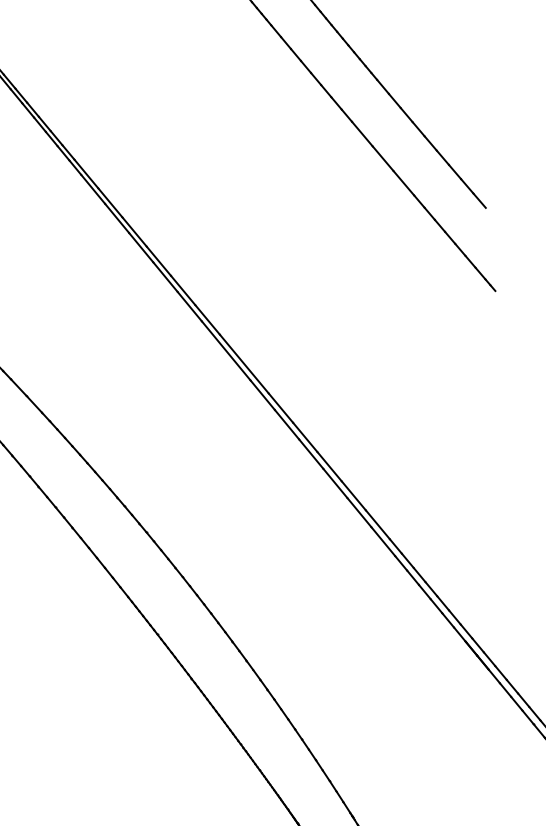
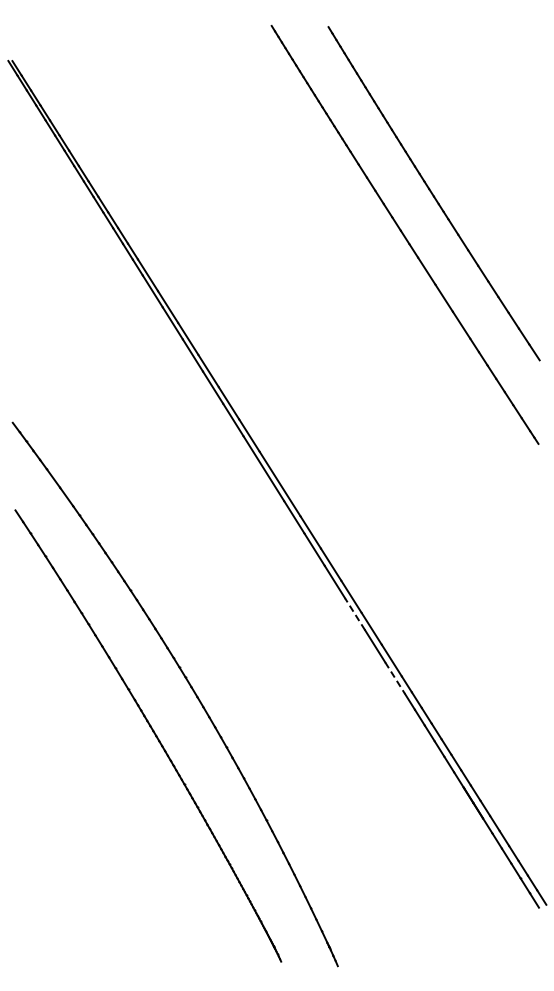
line: (335, 483) -> (355, 614), solid -> dashed
line: (383, 542) -> (395, 678), solid -> dashed

